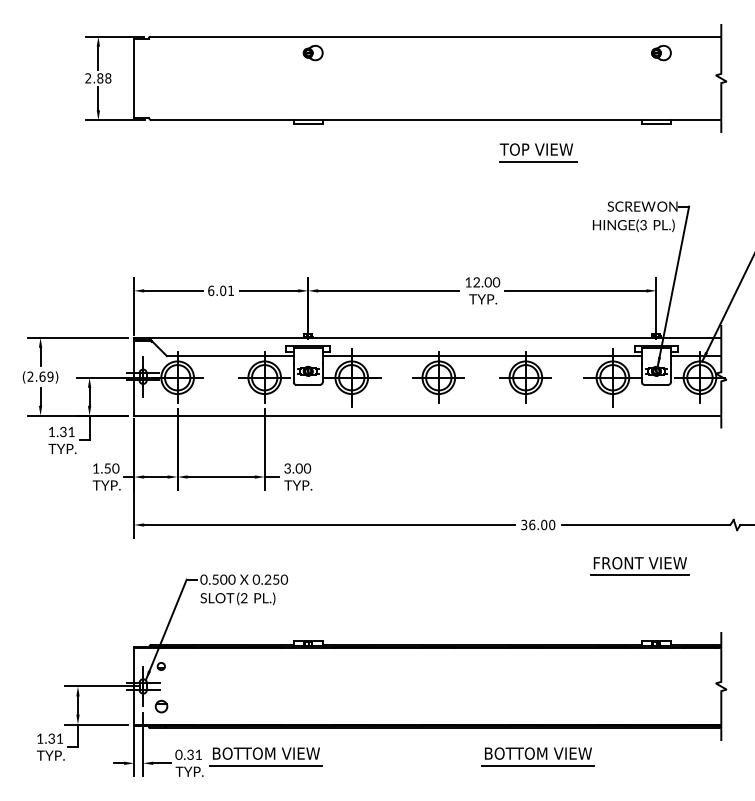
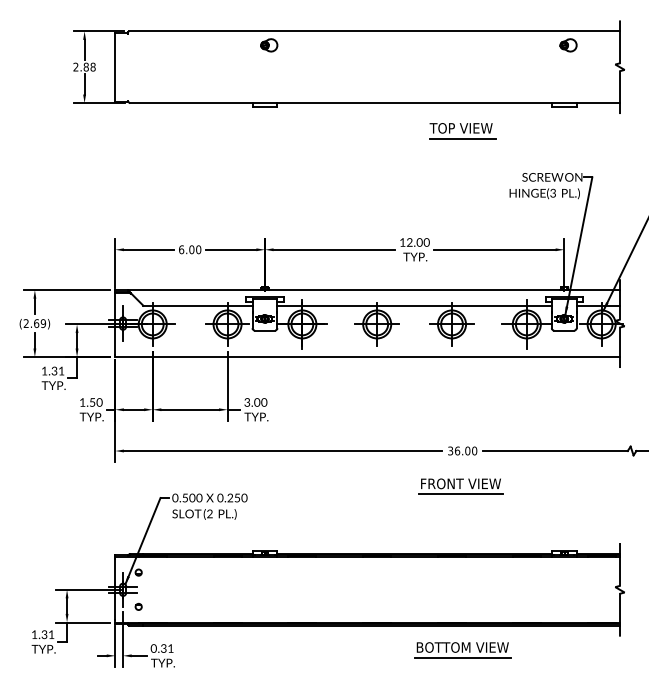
text: (231, 290) -> (199, 249), 6.01 -> 6.00
part: (639, 566) -> (460, 486), moved
part: (160, 705) -> (137, 606), size x0.62
part: (265, 756) -> (228, 649), removed

